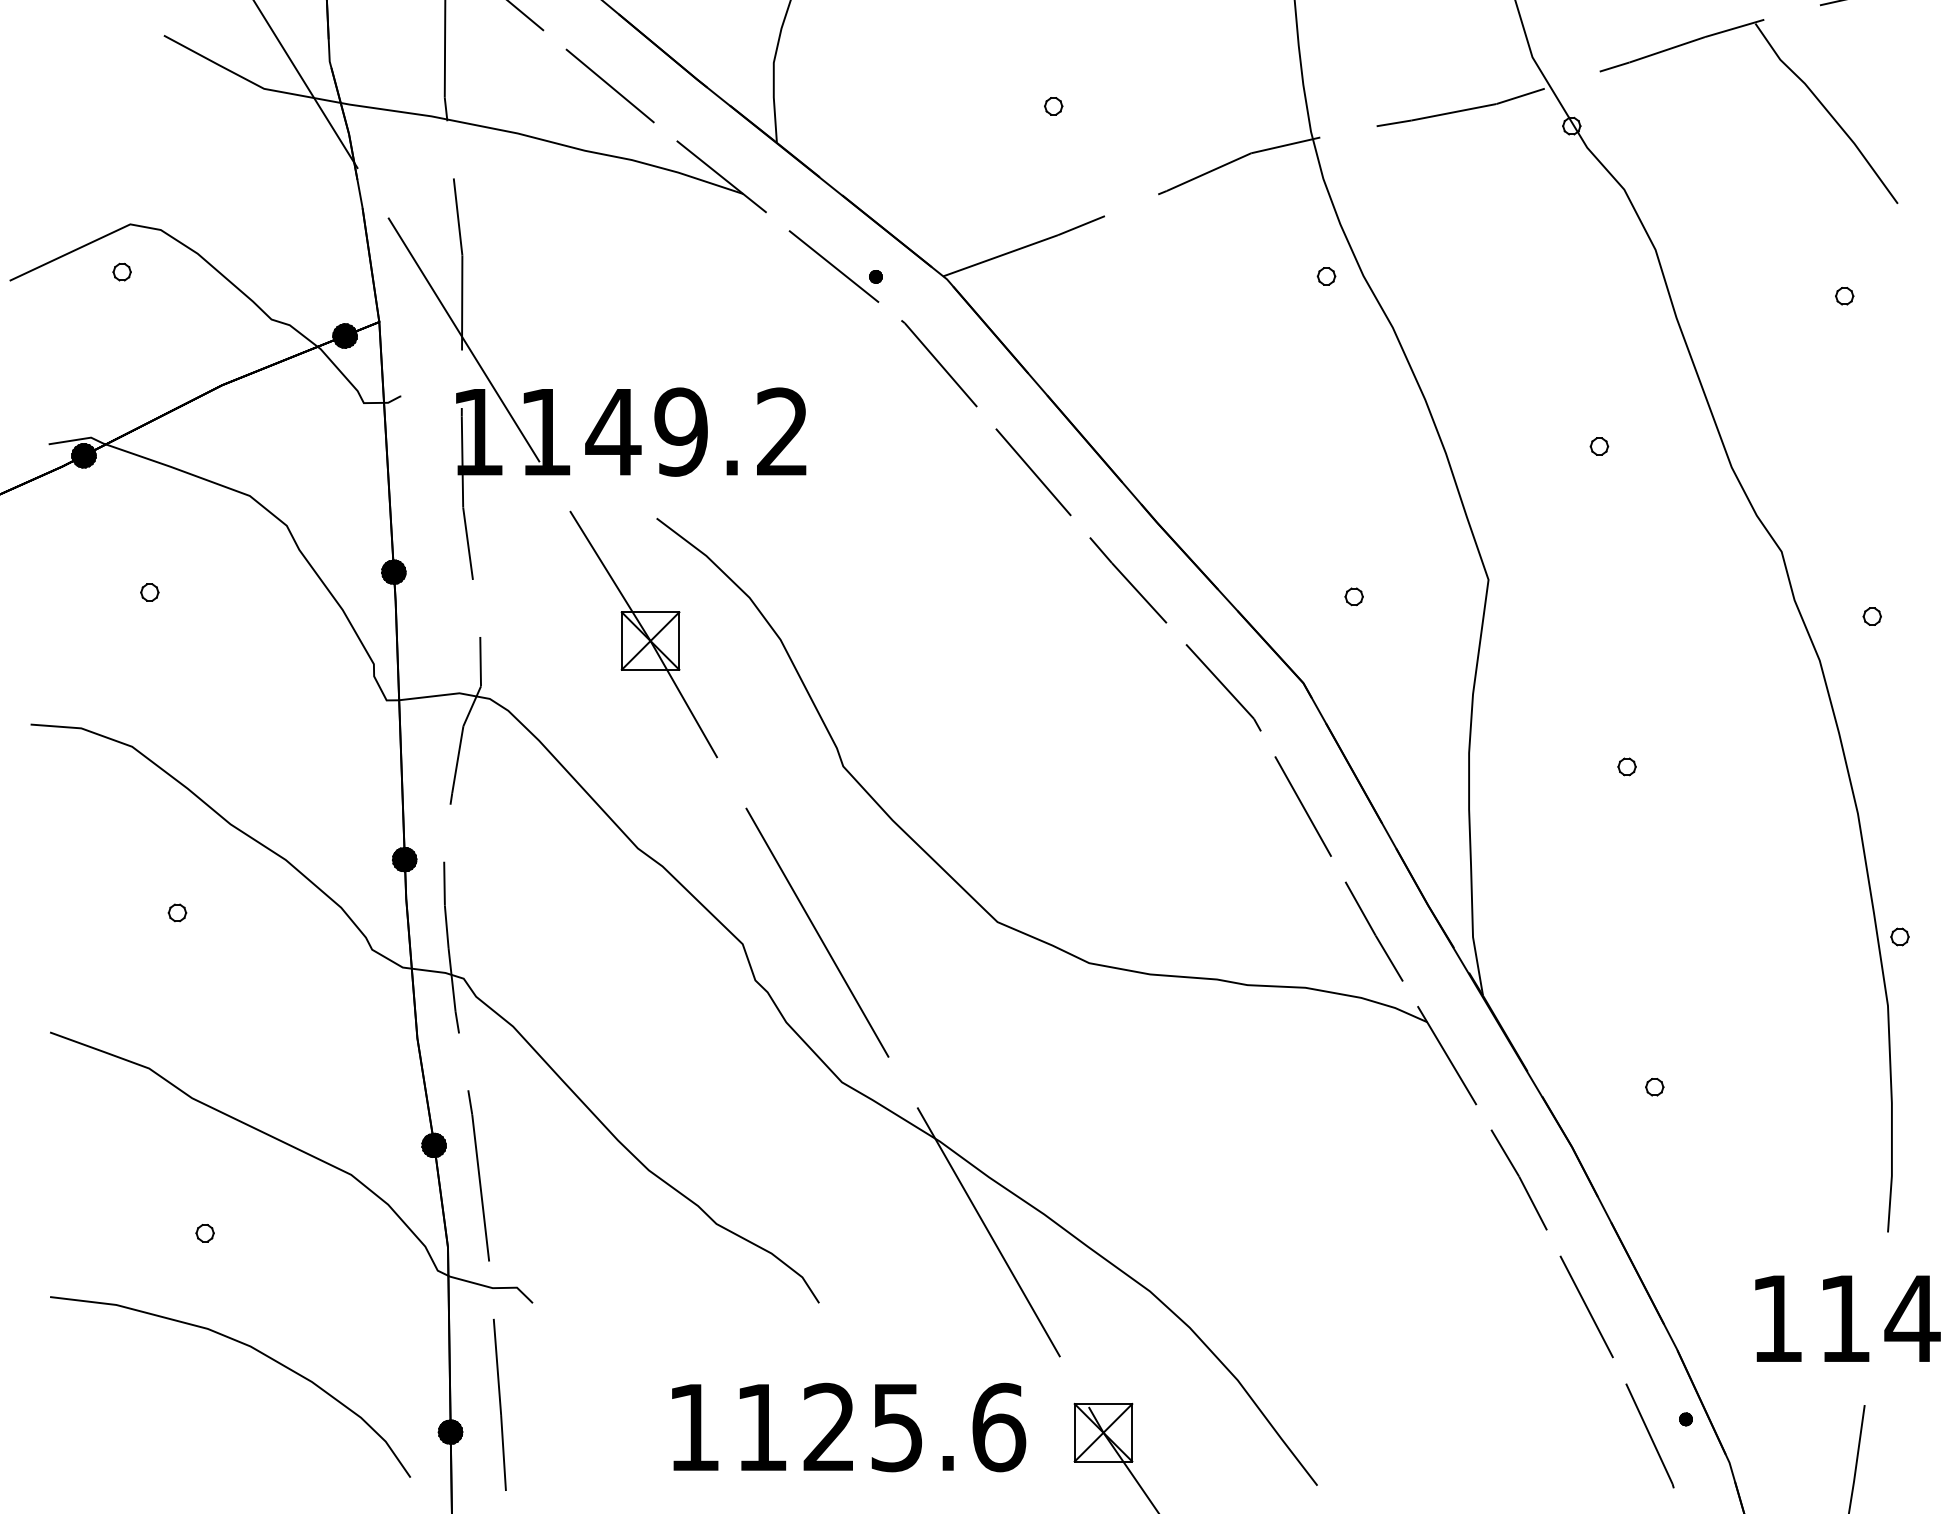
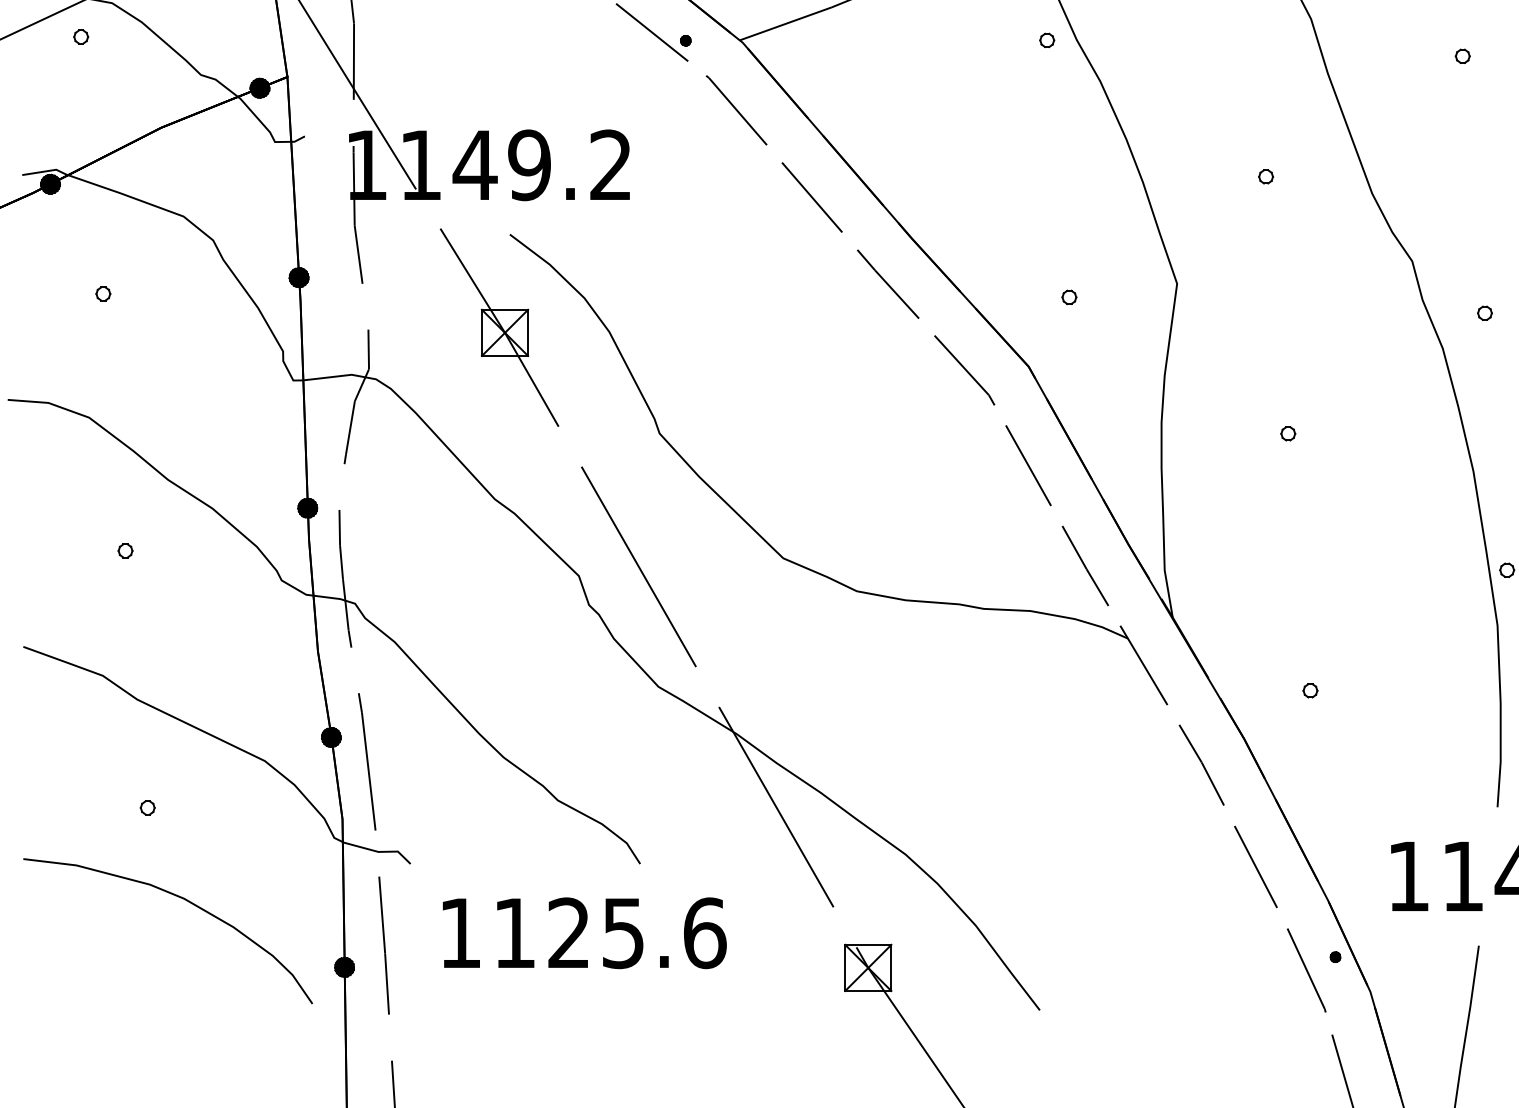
text: (849, 1427) -> (585, 933), moved

